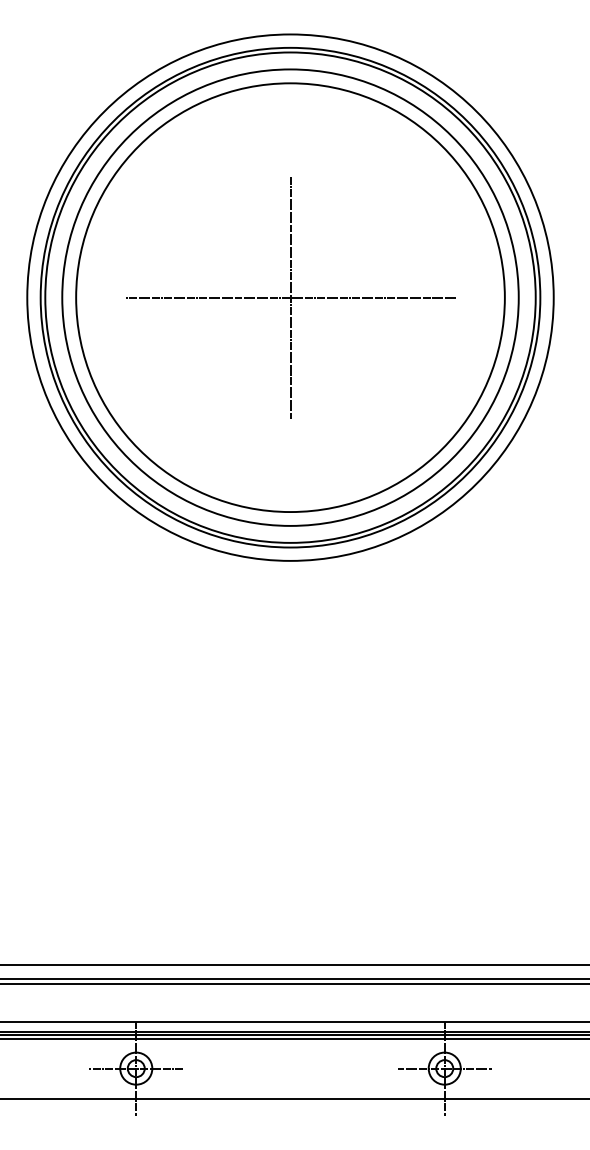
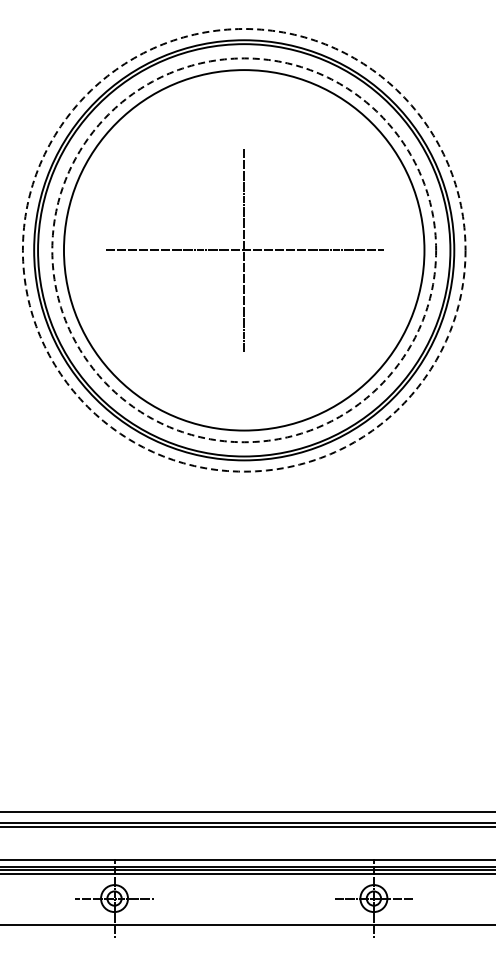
circle: (289, 297) -> (243, 250), solid -> dashed
circle: (290, 297) -> (244, 250), solid -> dashed

